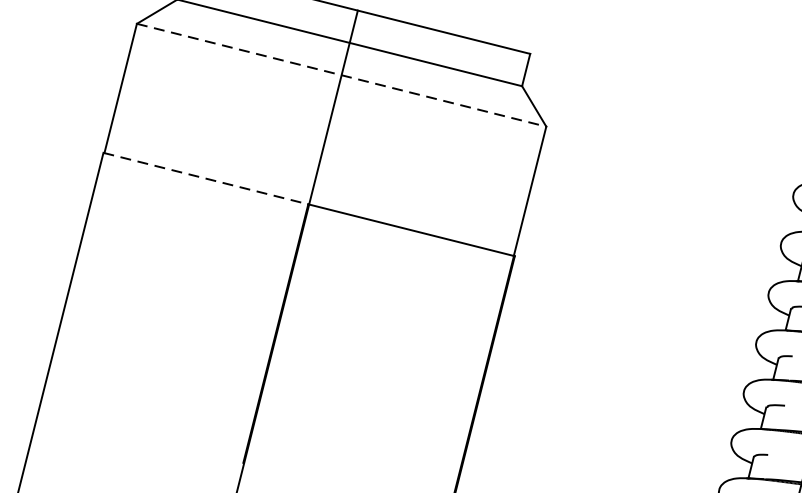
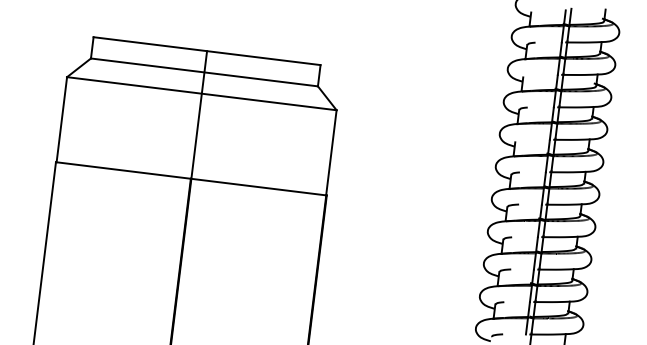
line: (341, 74) -> (201, 93), dashed -> solid
line: (206, 178) -> (123, 170), dashed -> solid

